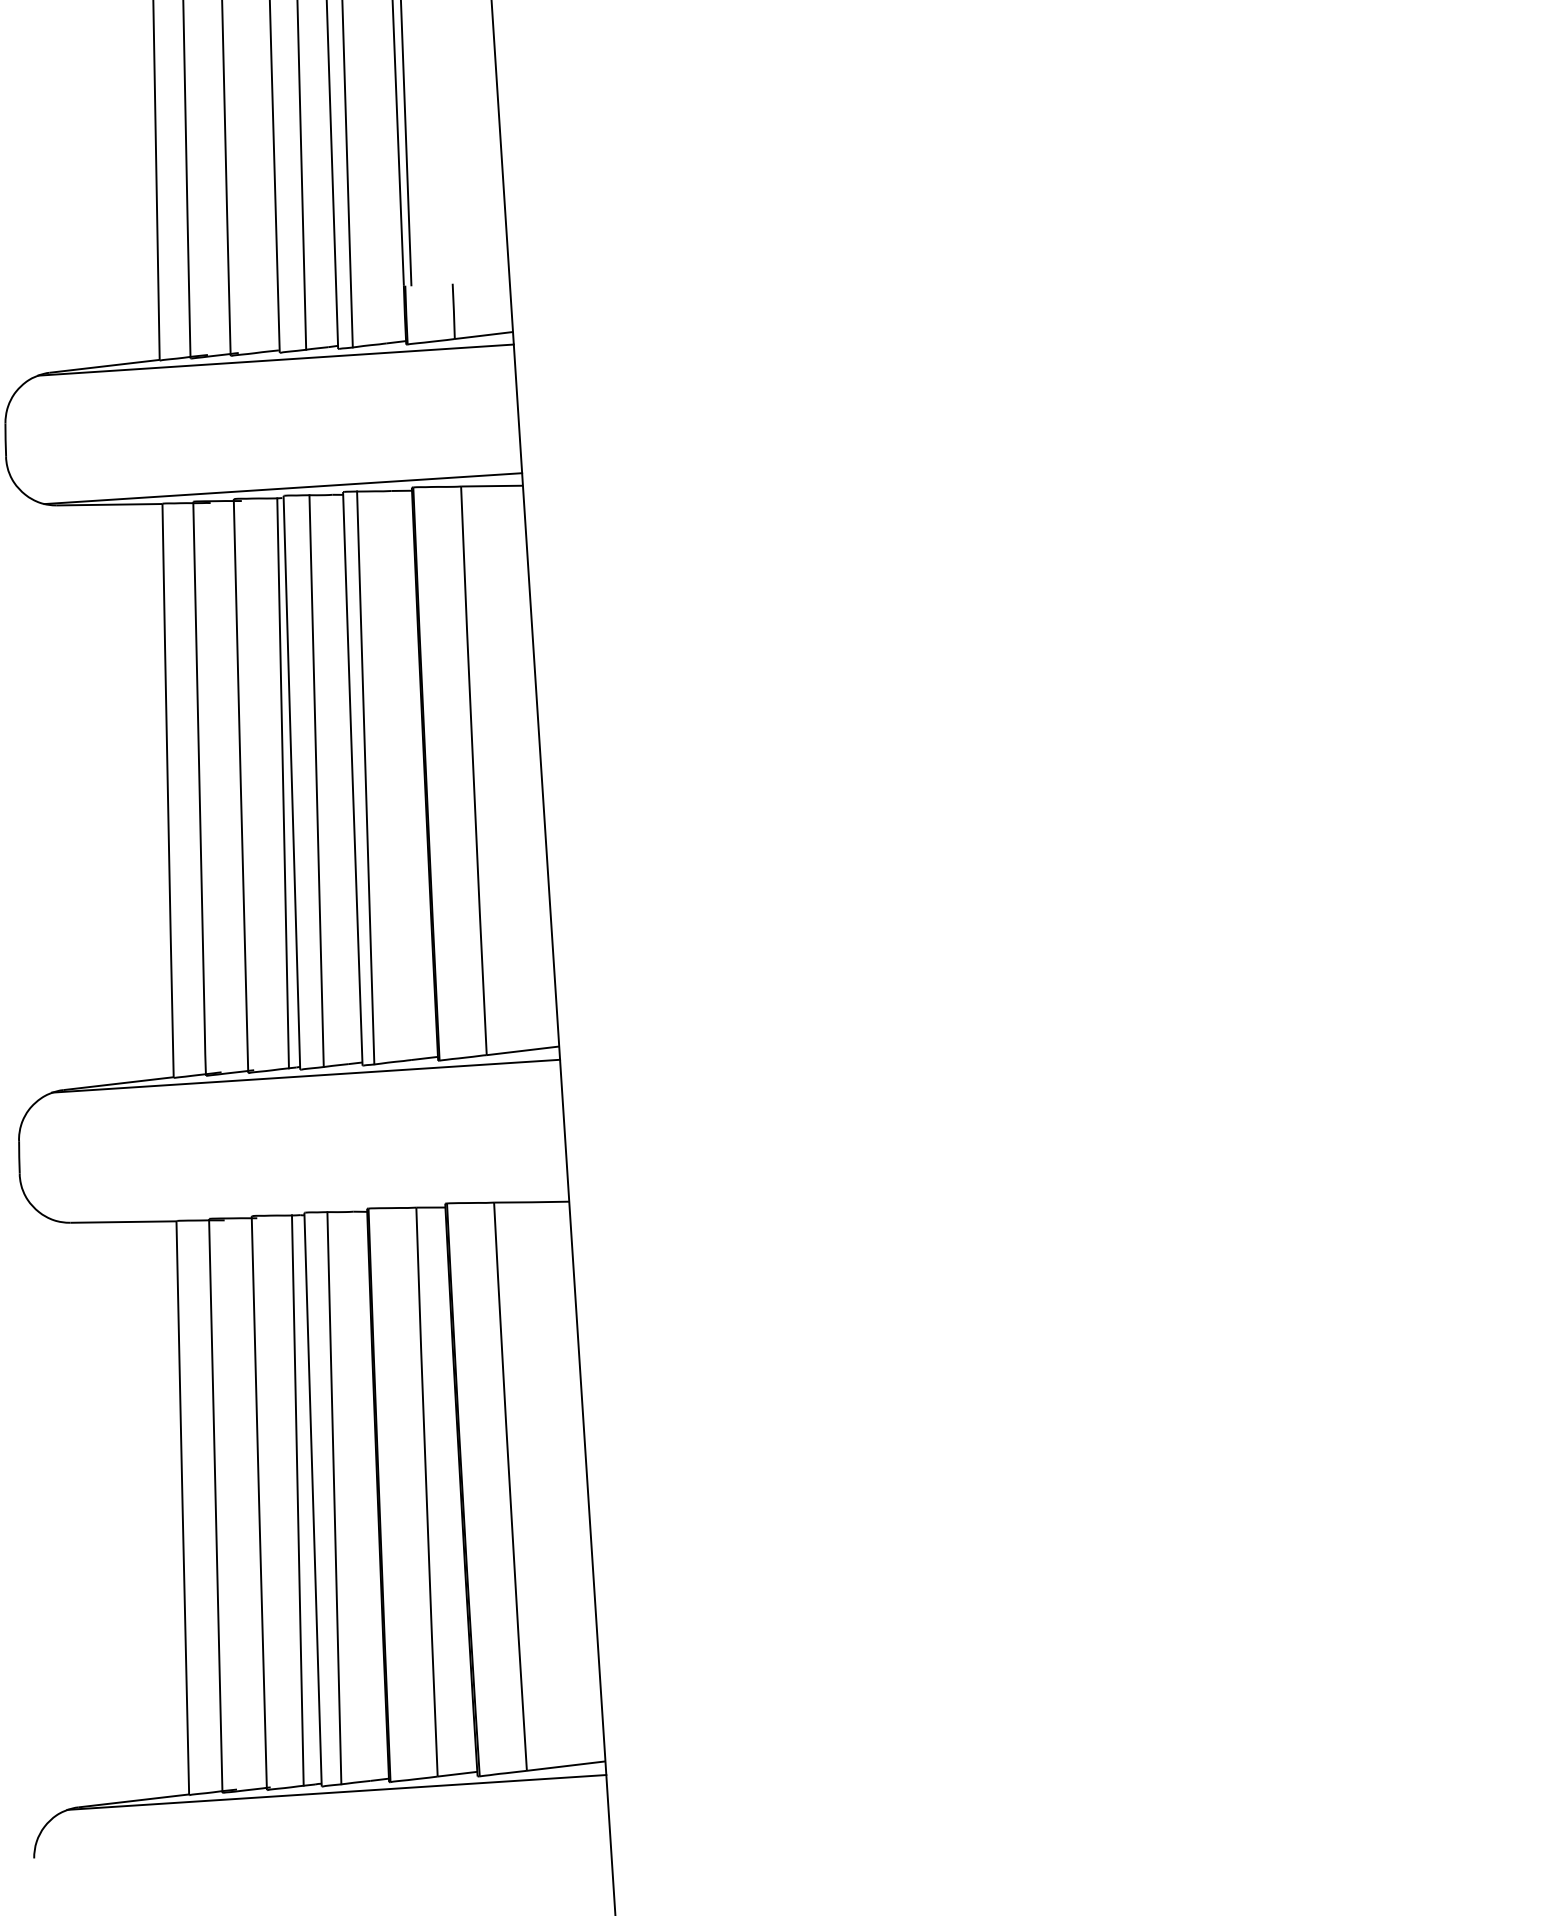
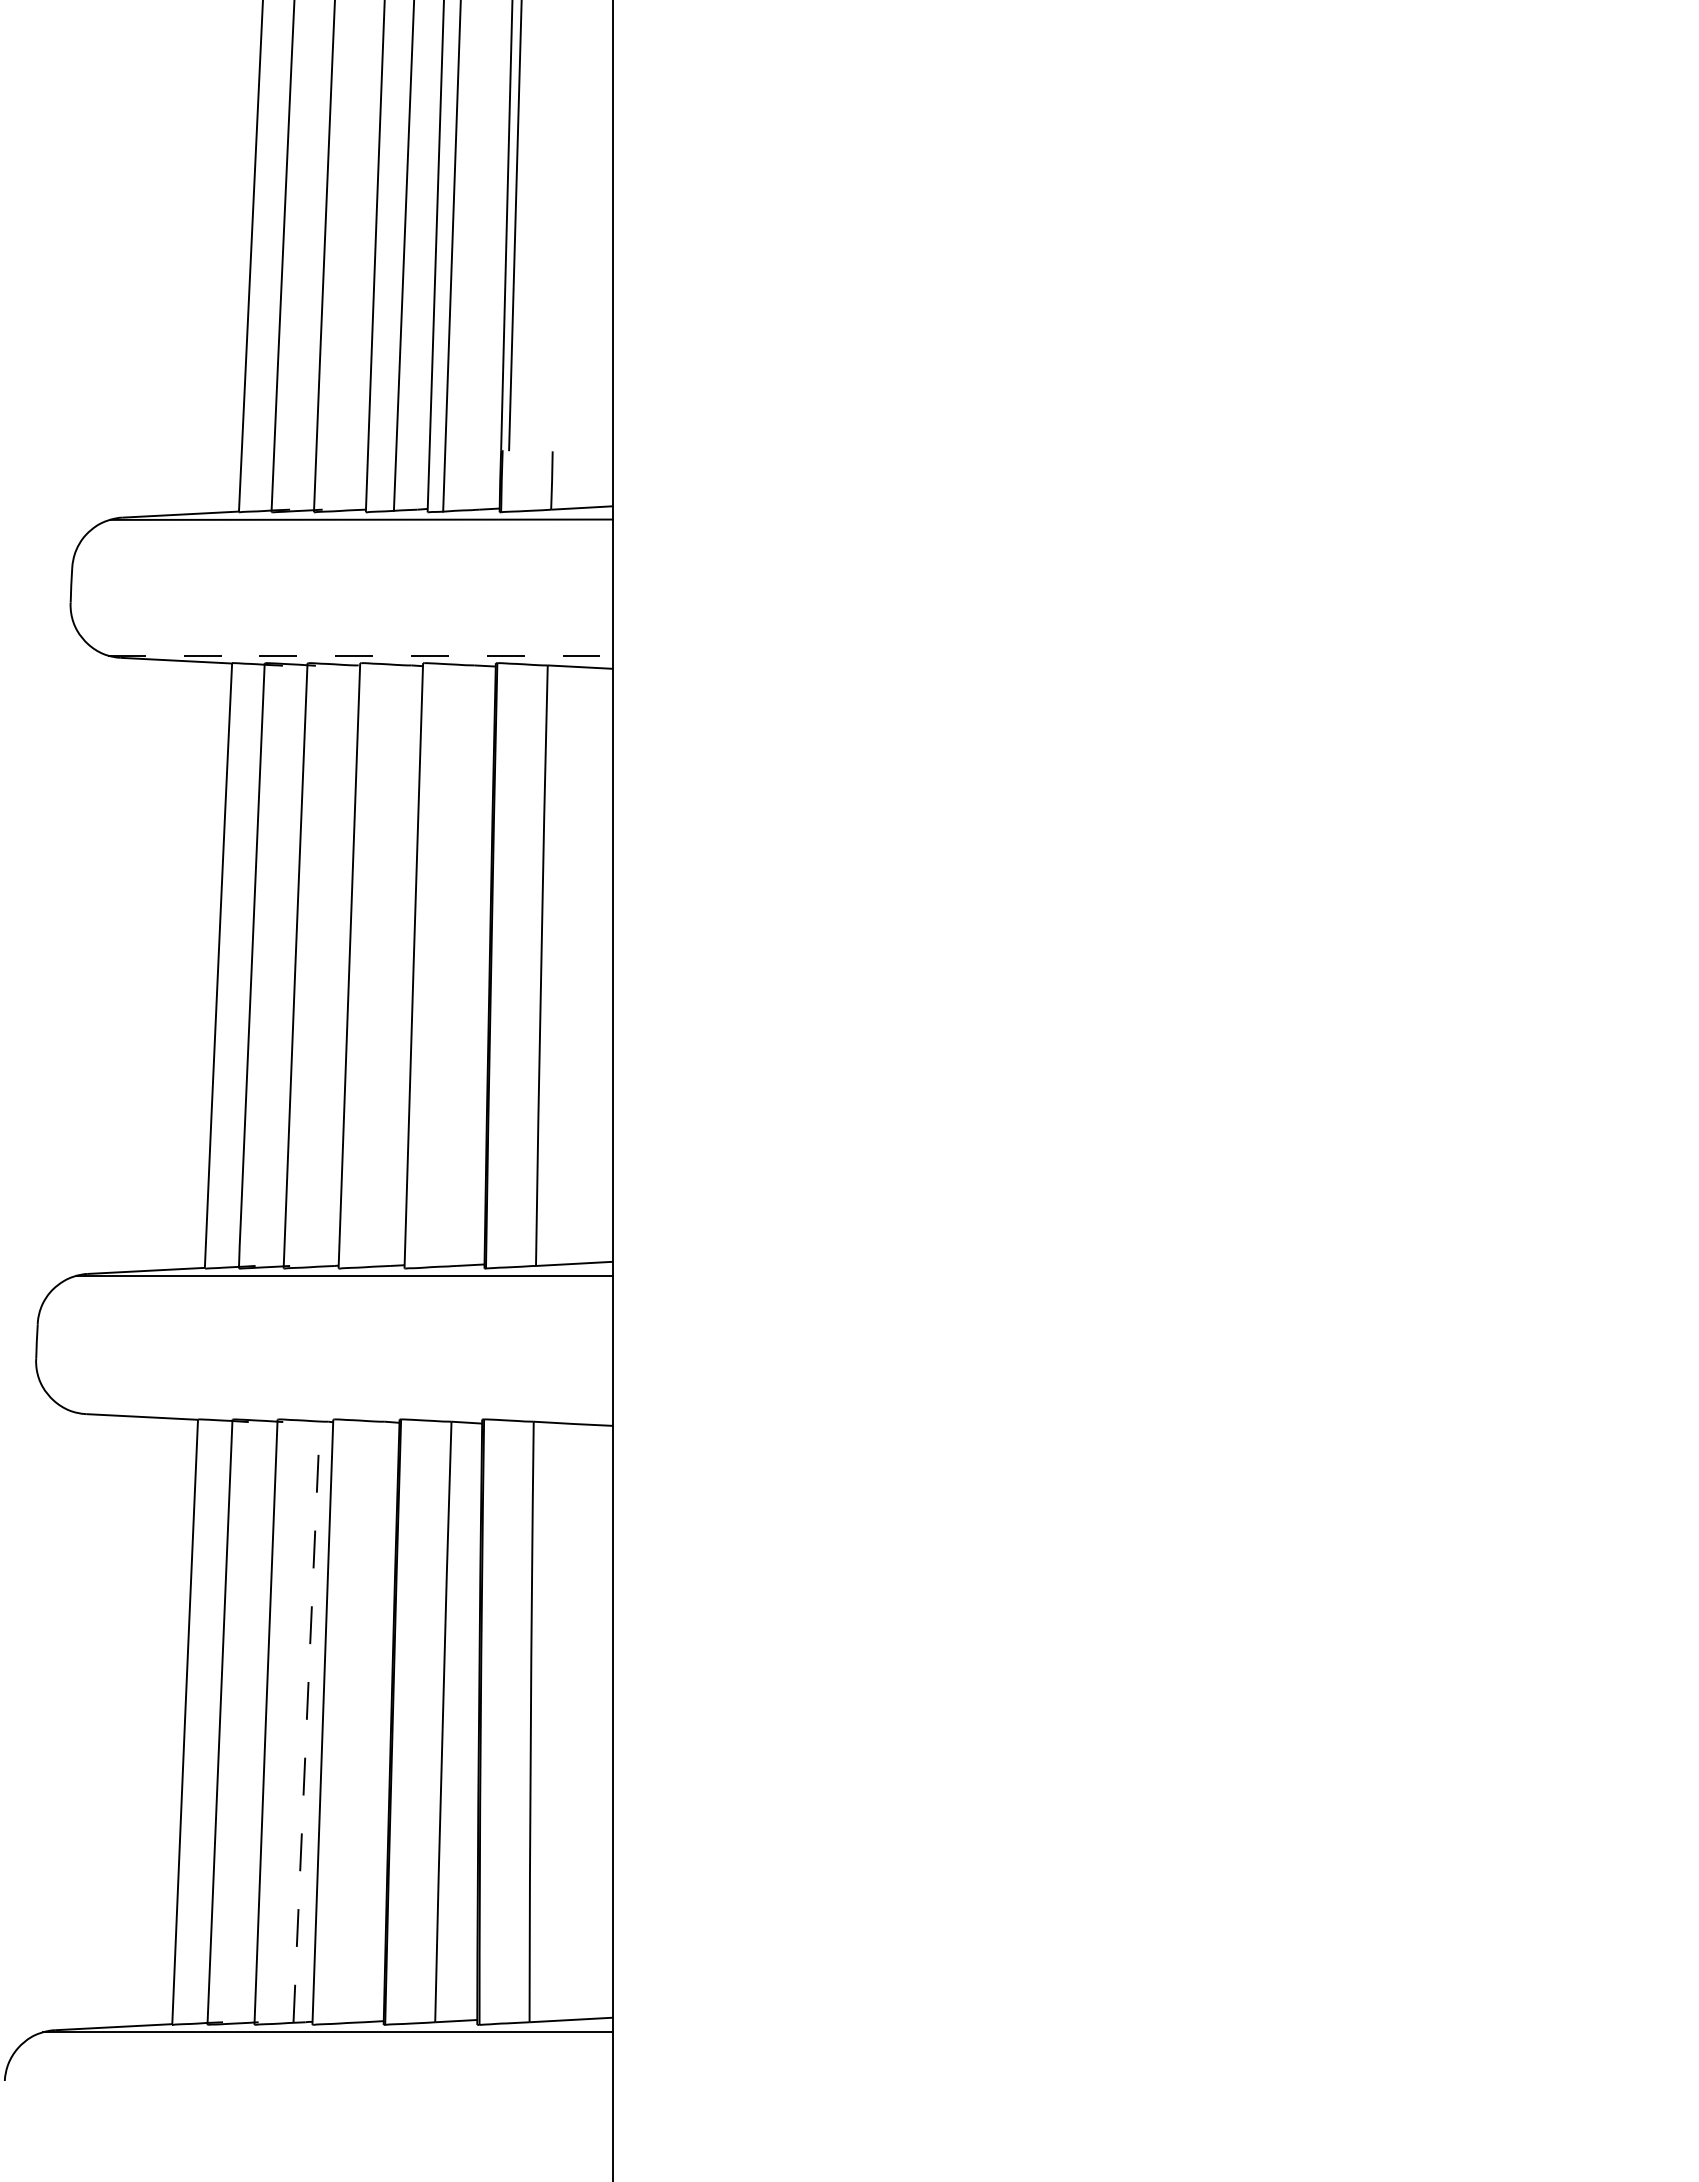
line: (283, 488) -> (360, 655), solid -> dashed
line: (365, 777) -> (427, 965), removed
line: (316, 780) -> (375, 965), removed
line: (282, 783) -> (339, 965), removed
line: (334, 1497) -> (345, 1721), removed
line: (297, 1500) -> (306, 1721), solid -> dashed

